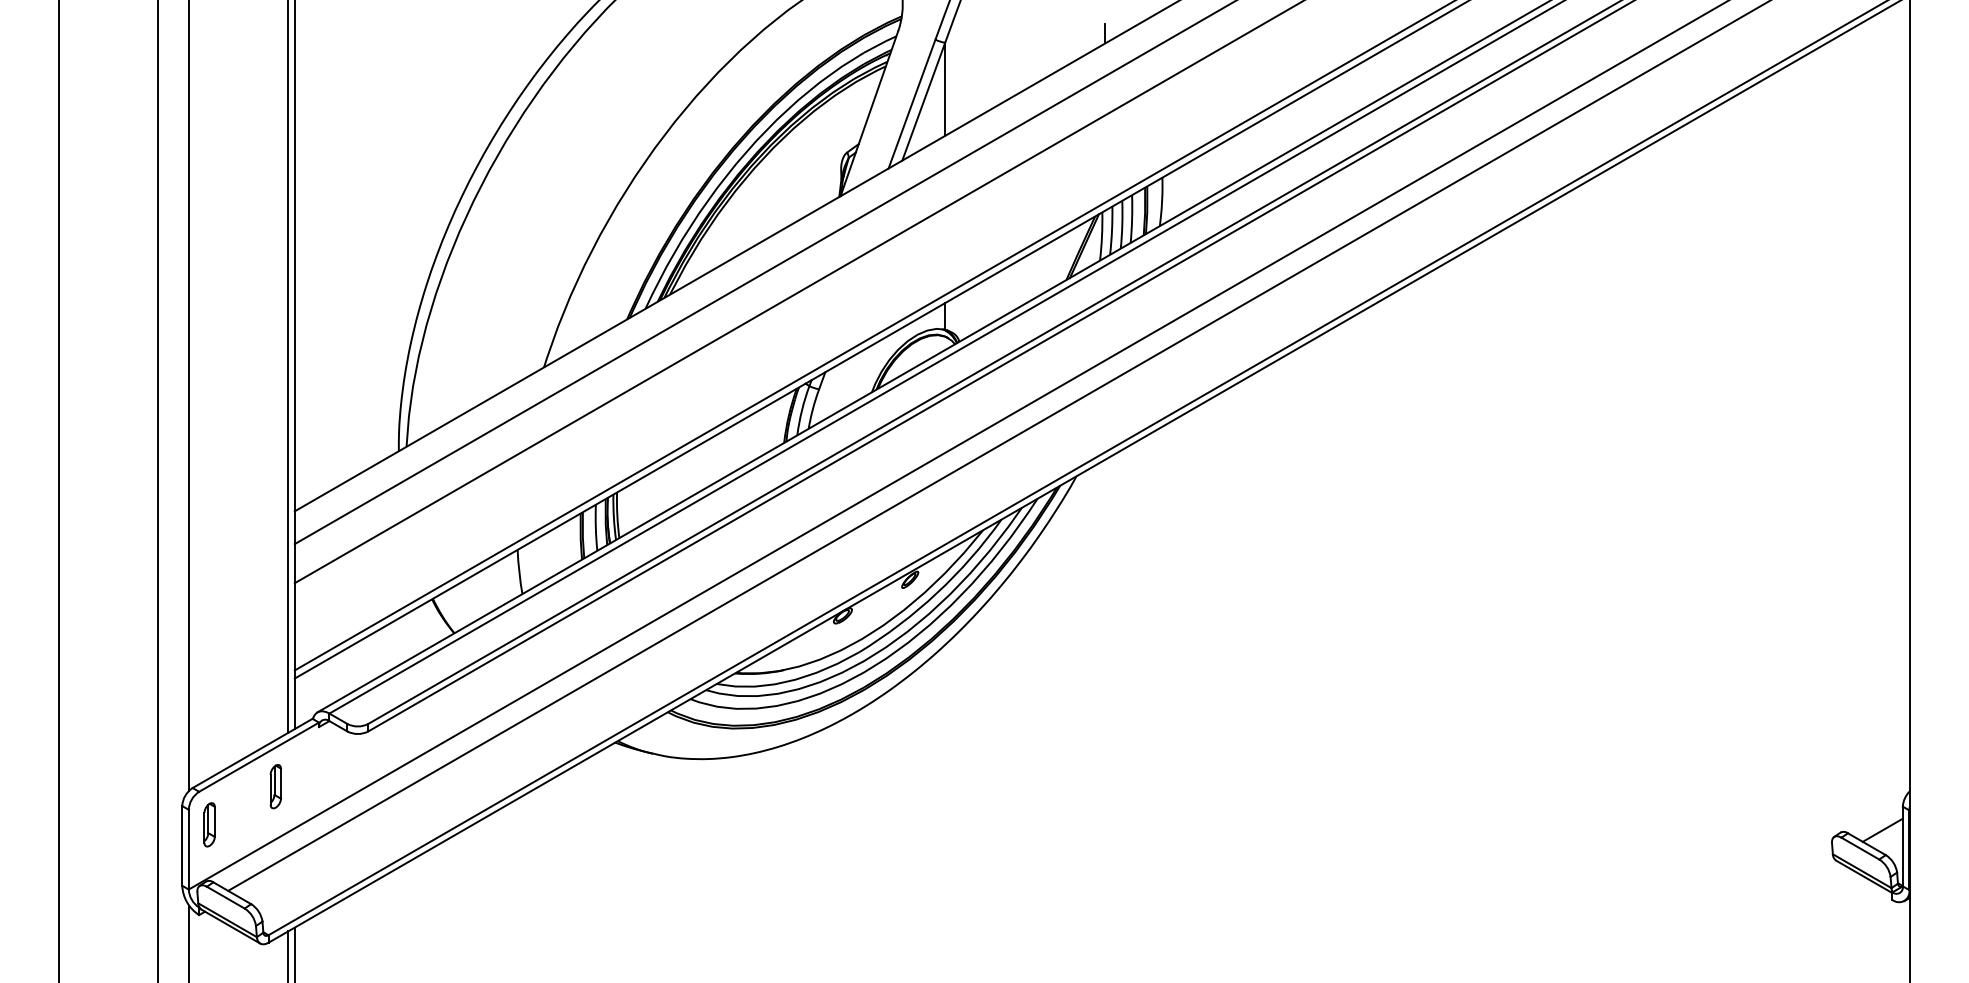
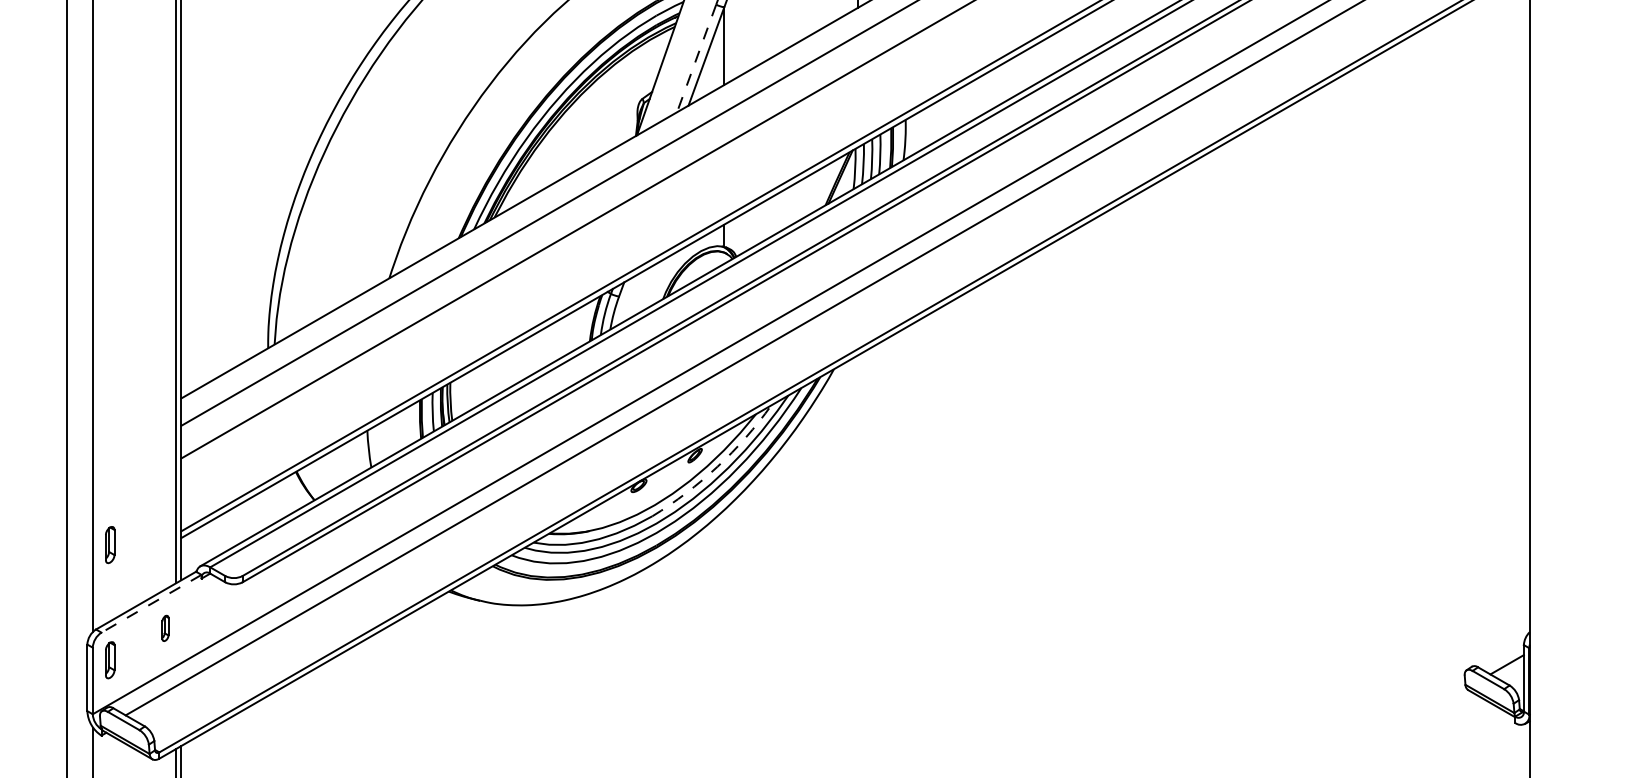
line: (912, 104) -> (697, 58), solid -> dashed
arc: (937, 593) -> (717, 467), solid -> dashed
part: (209, 686) -> (110, 544), added
line: (258, 757) -> (151, 604), solid -> dashed
part: (275, 786) -> (165, 628), size x0.7

